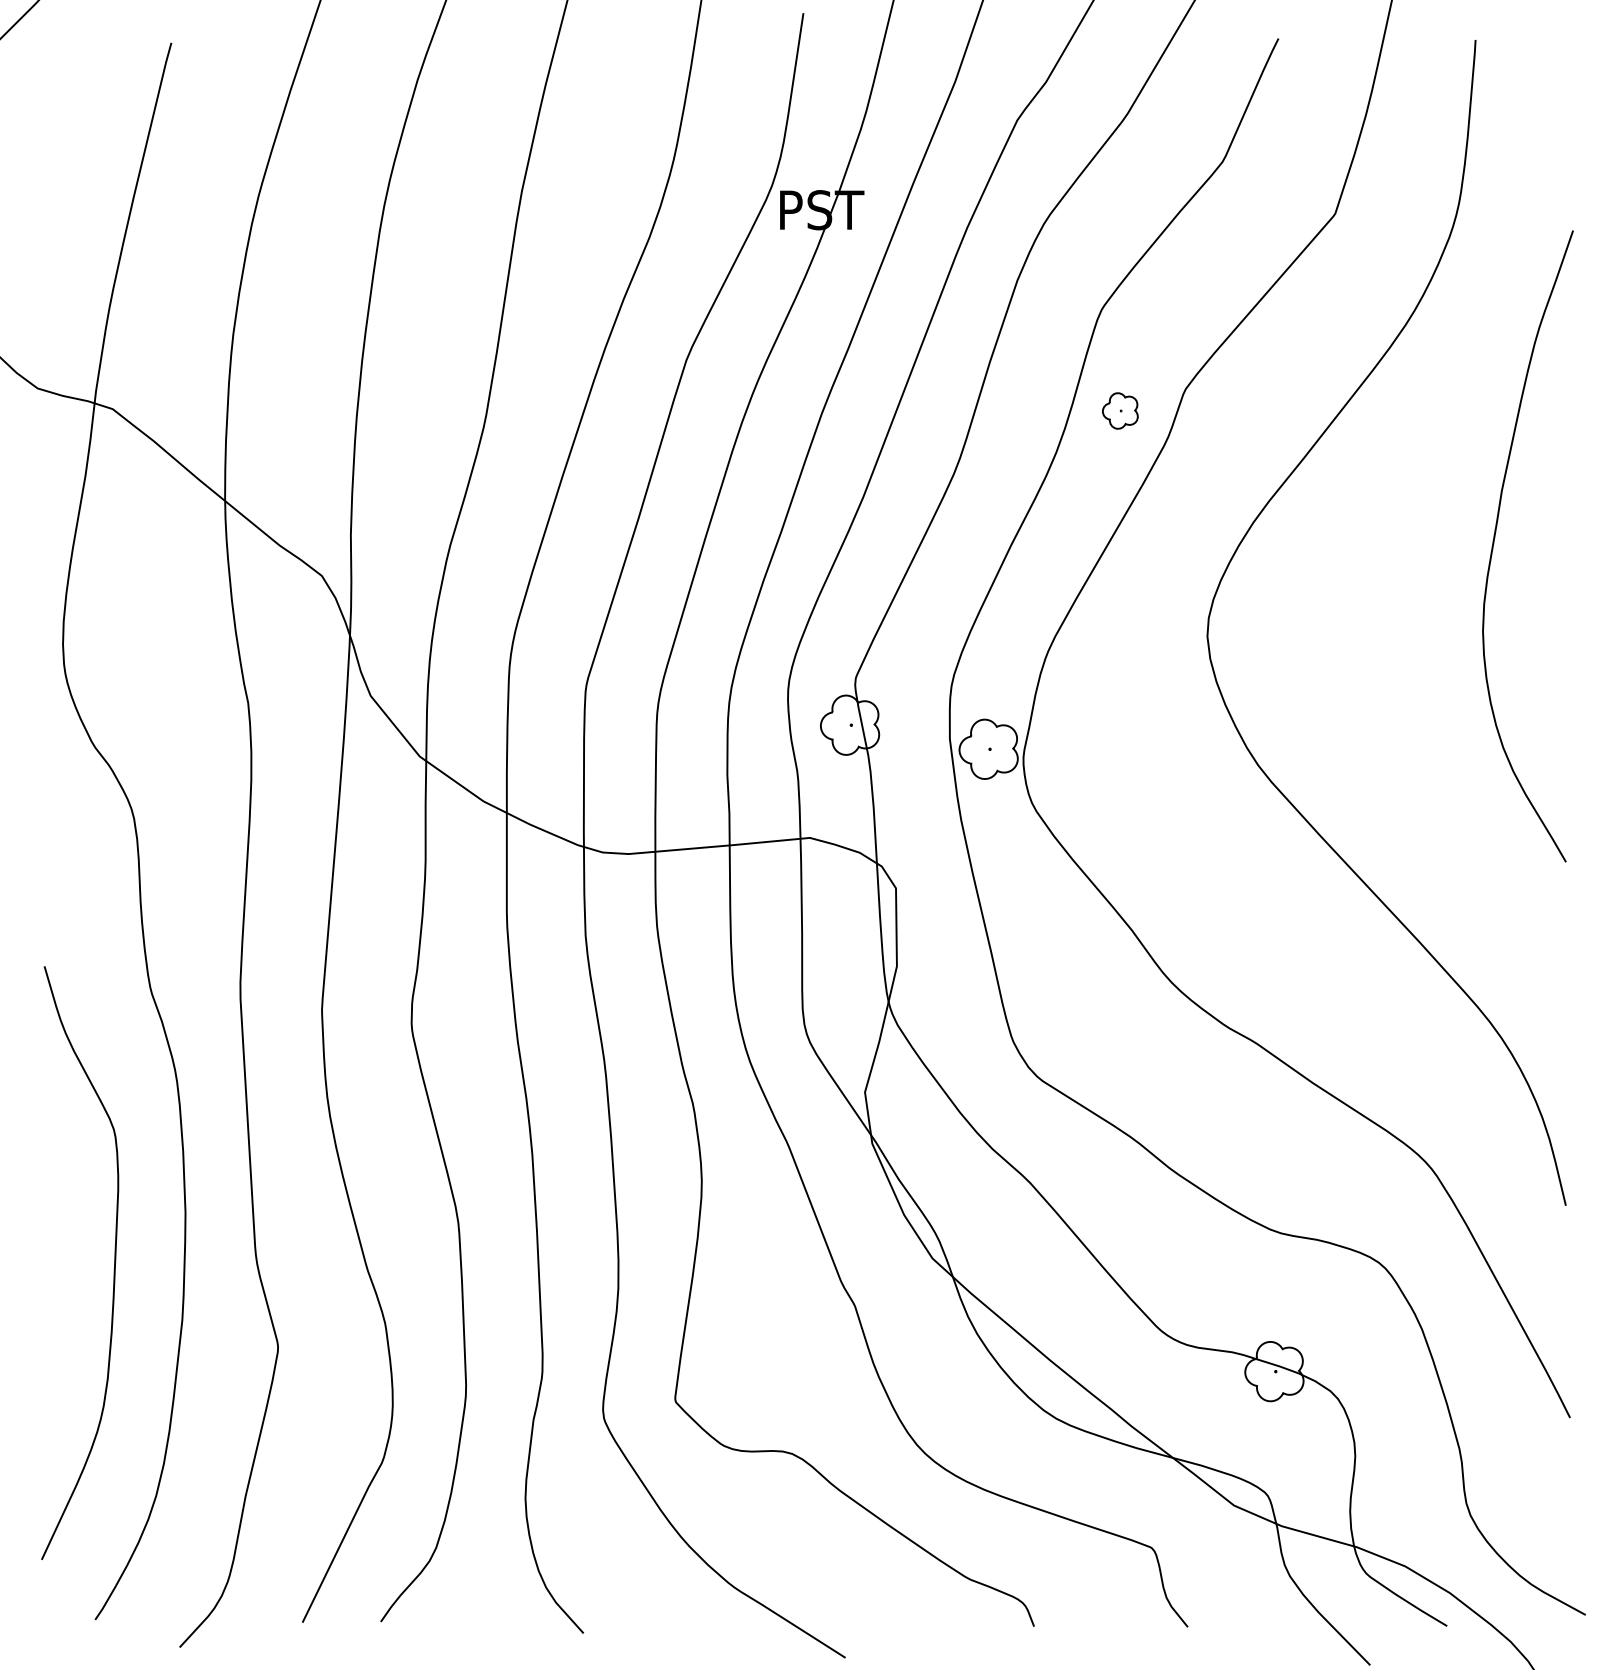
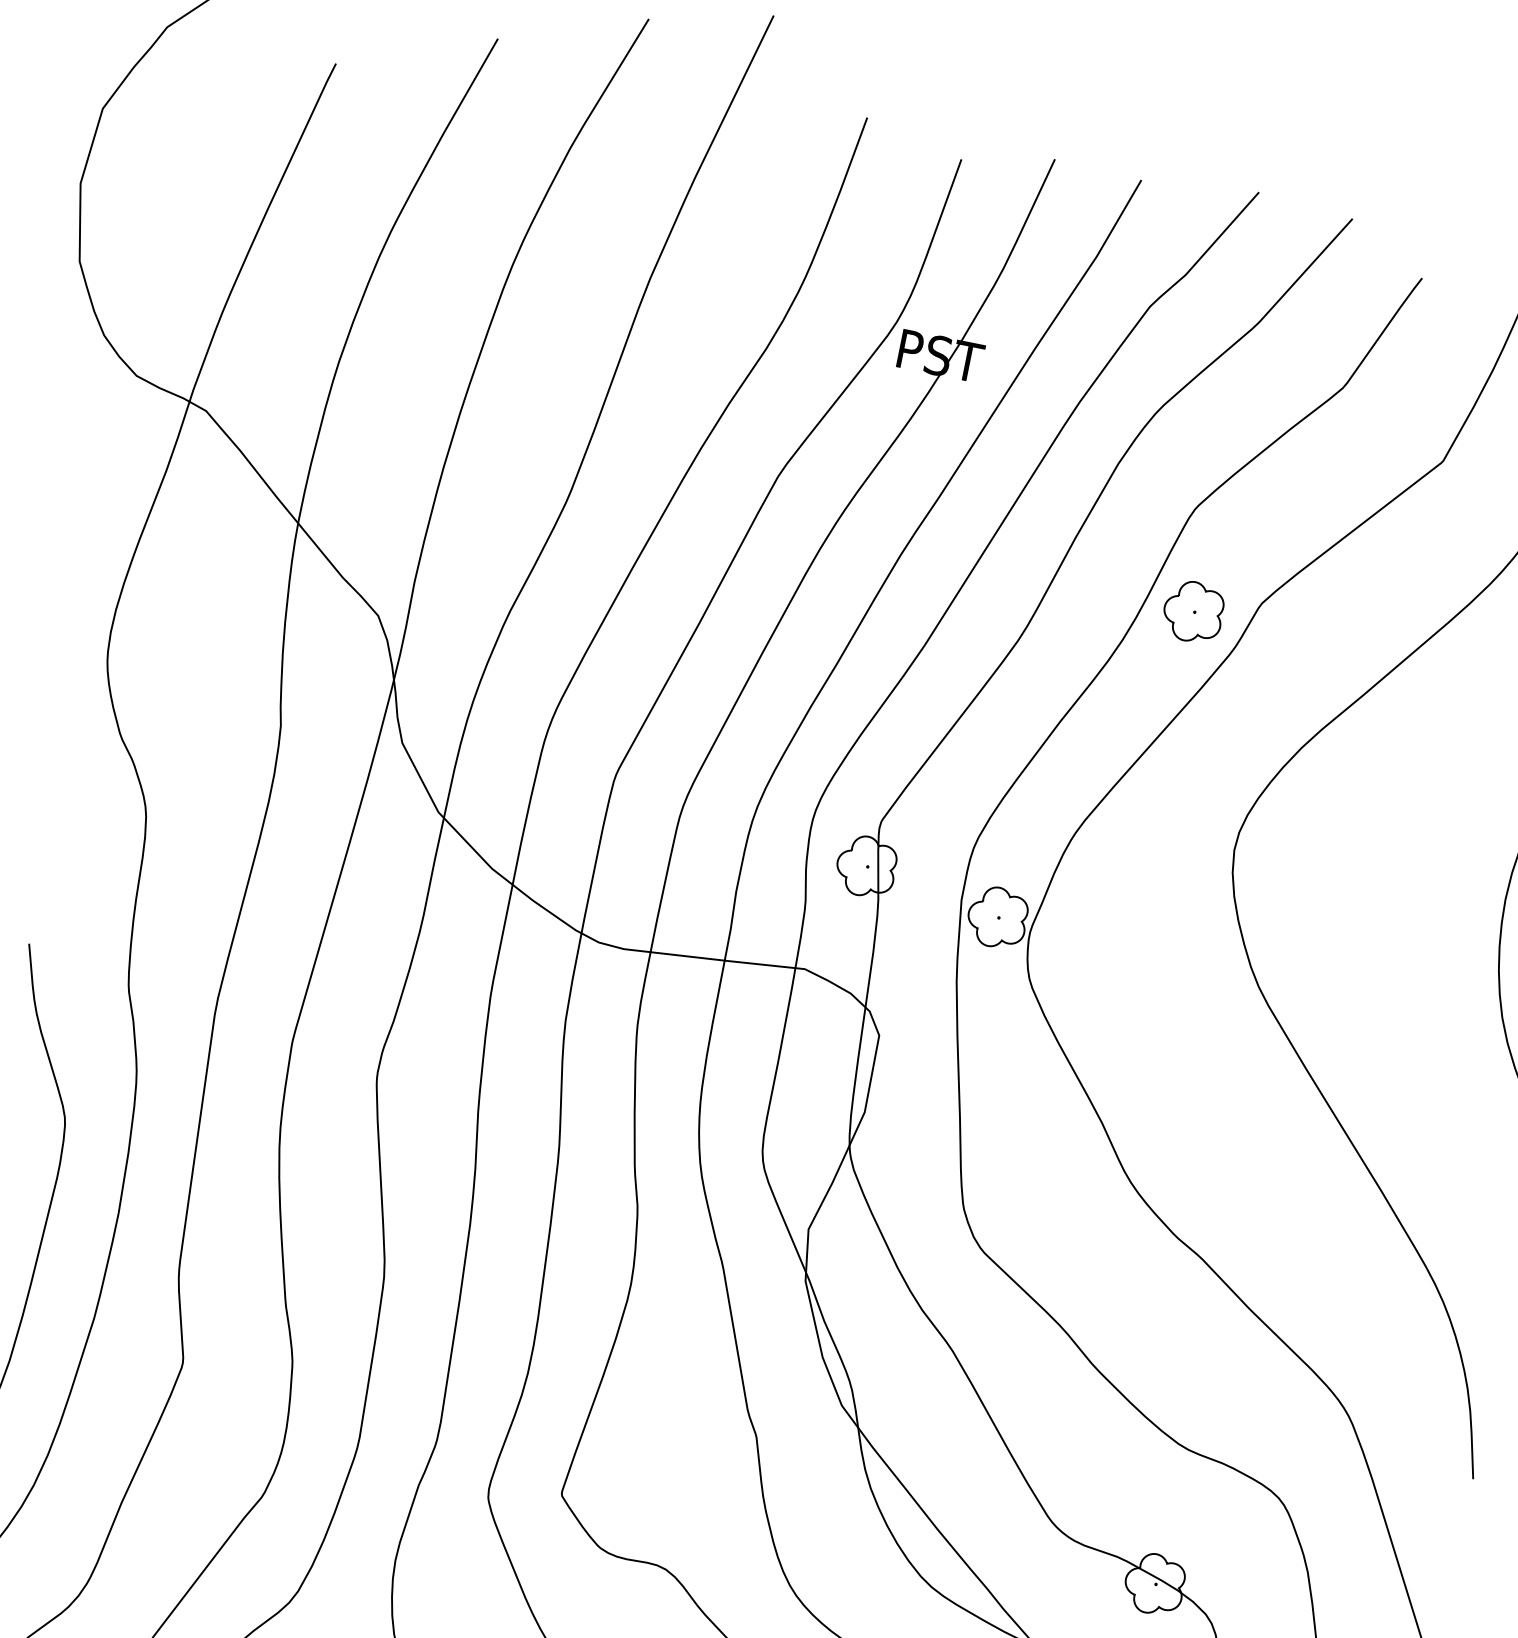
part: (1120, 410) -> (1193, 611), size x1.67

